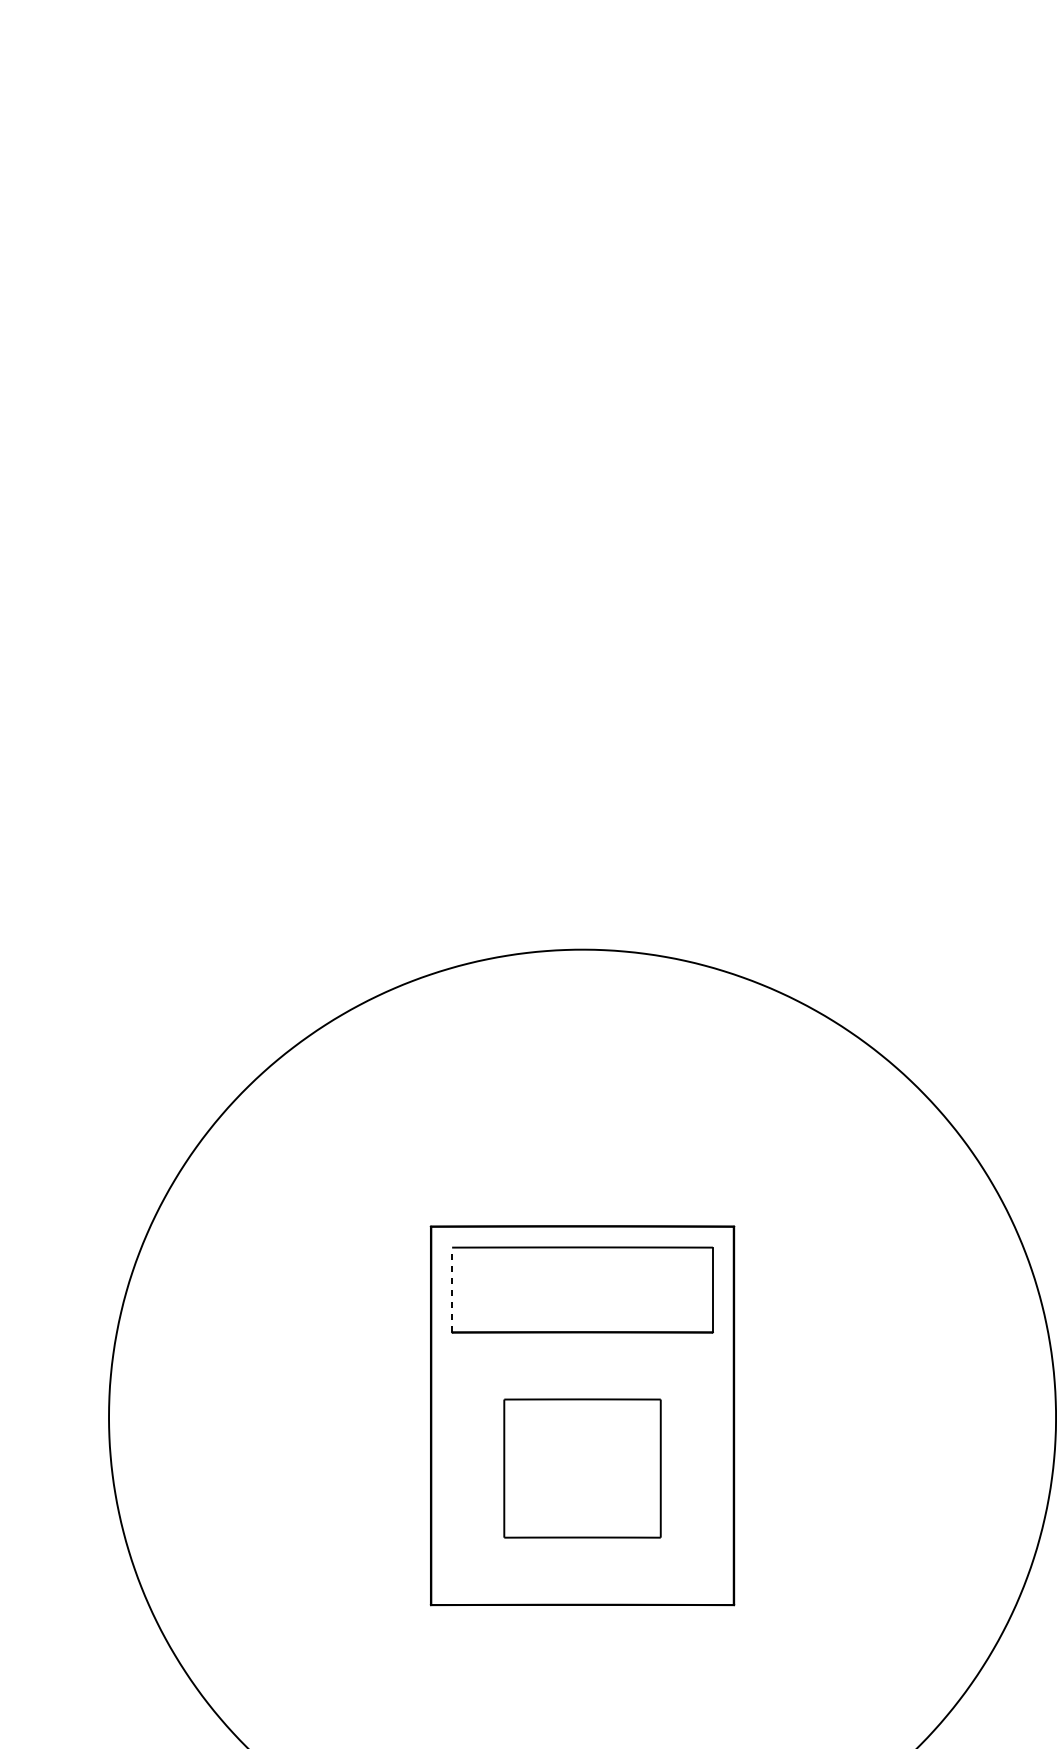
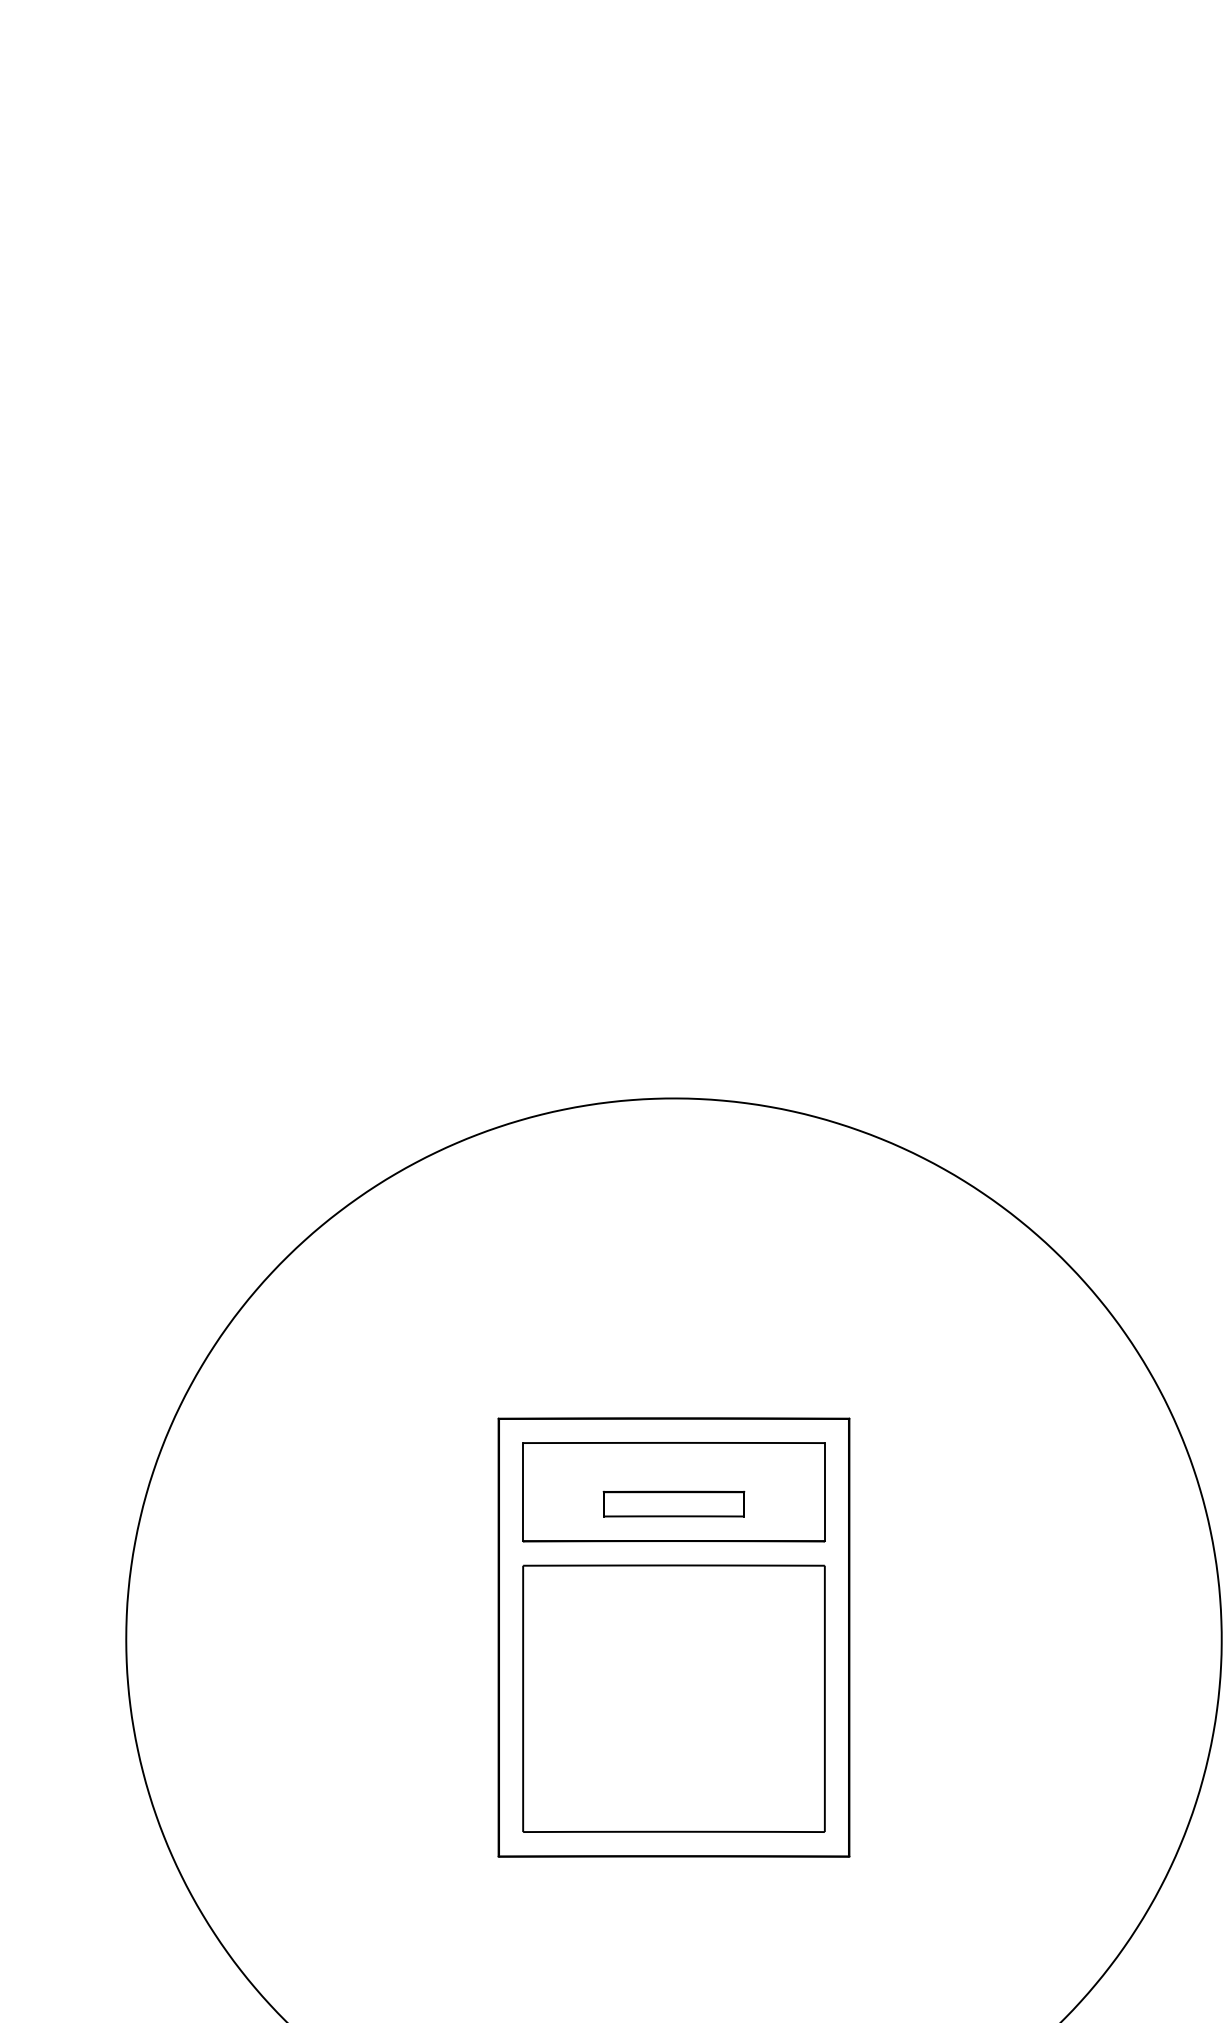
line: (452, 1289) -> (523, 1491), dashed -> solid
part: (582, 1299) -> (673, 1503), added
part: (582, 1468) -> (673, 1698), size x1.67

